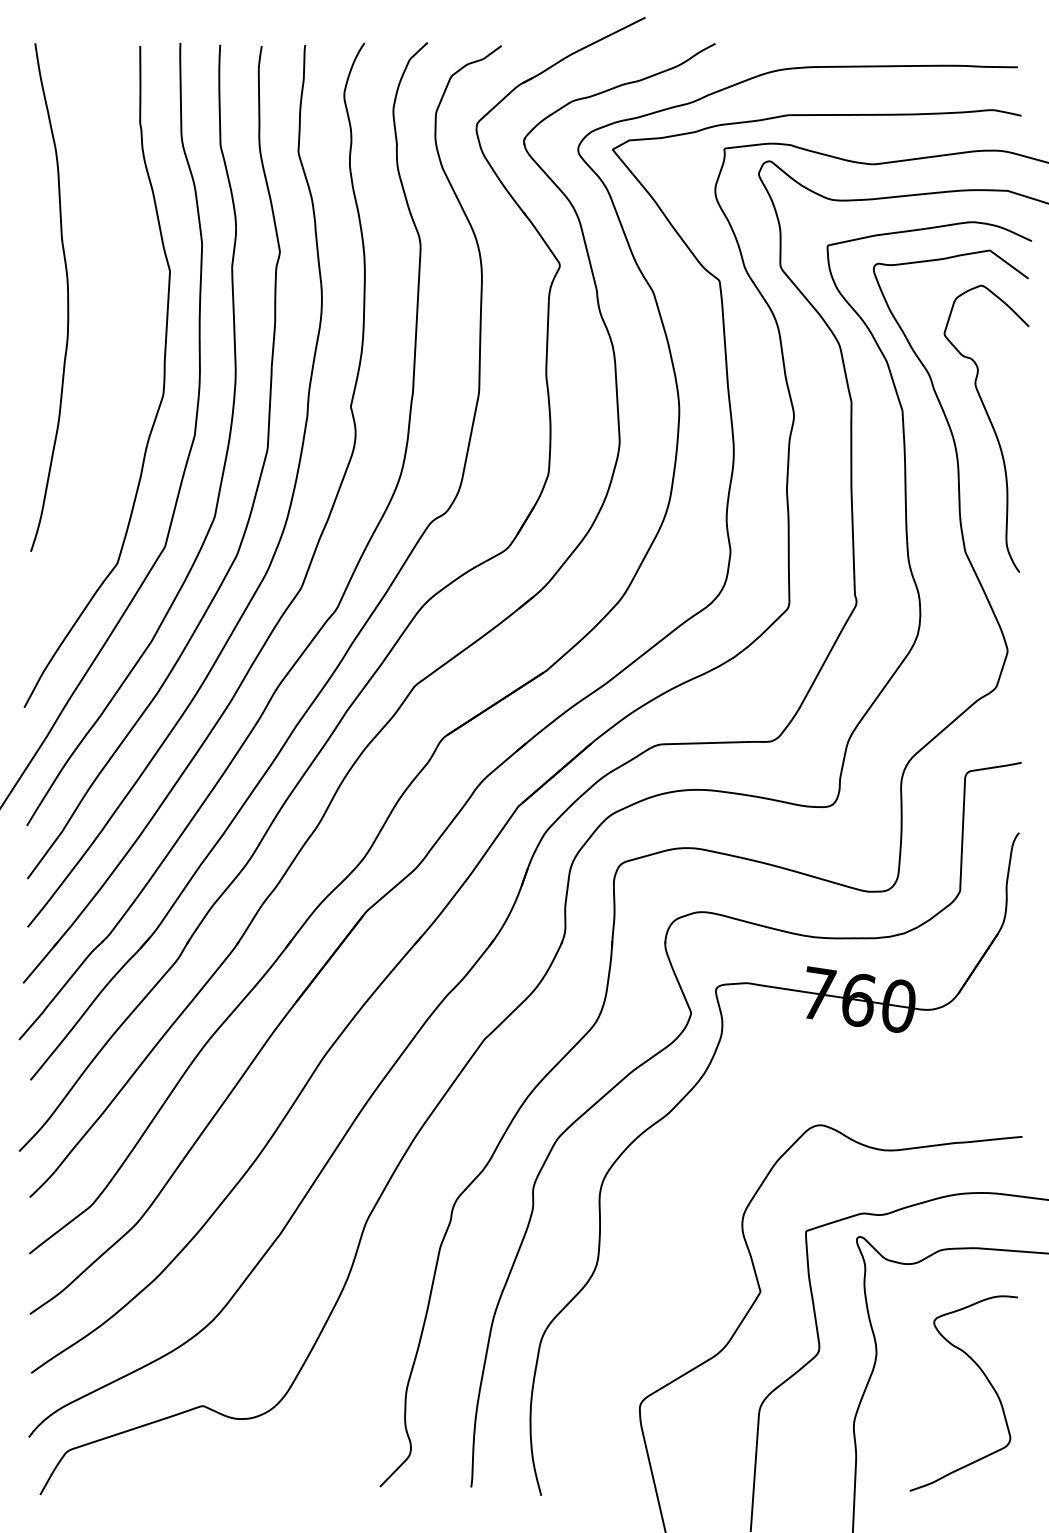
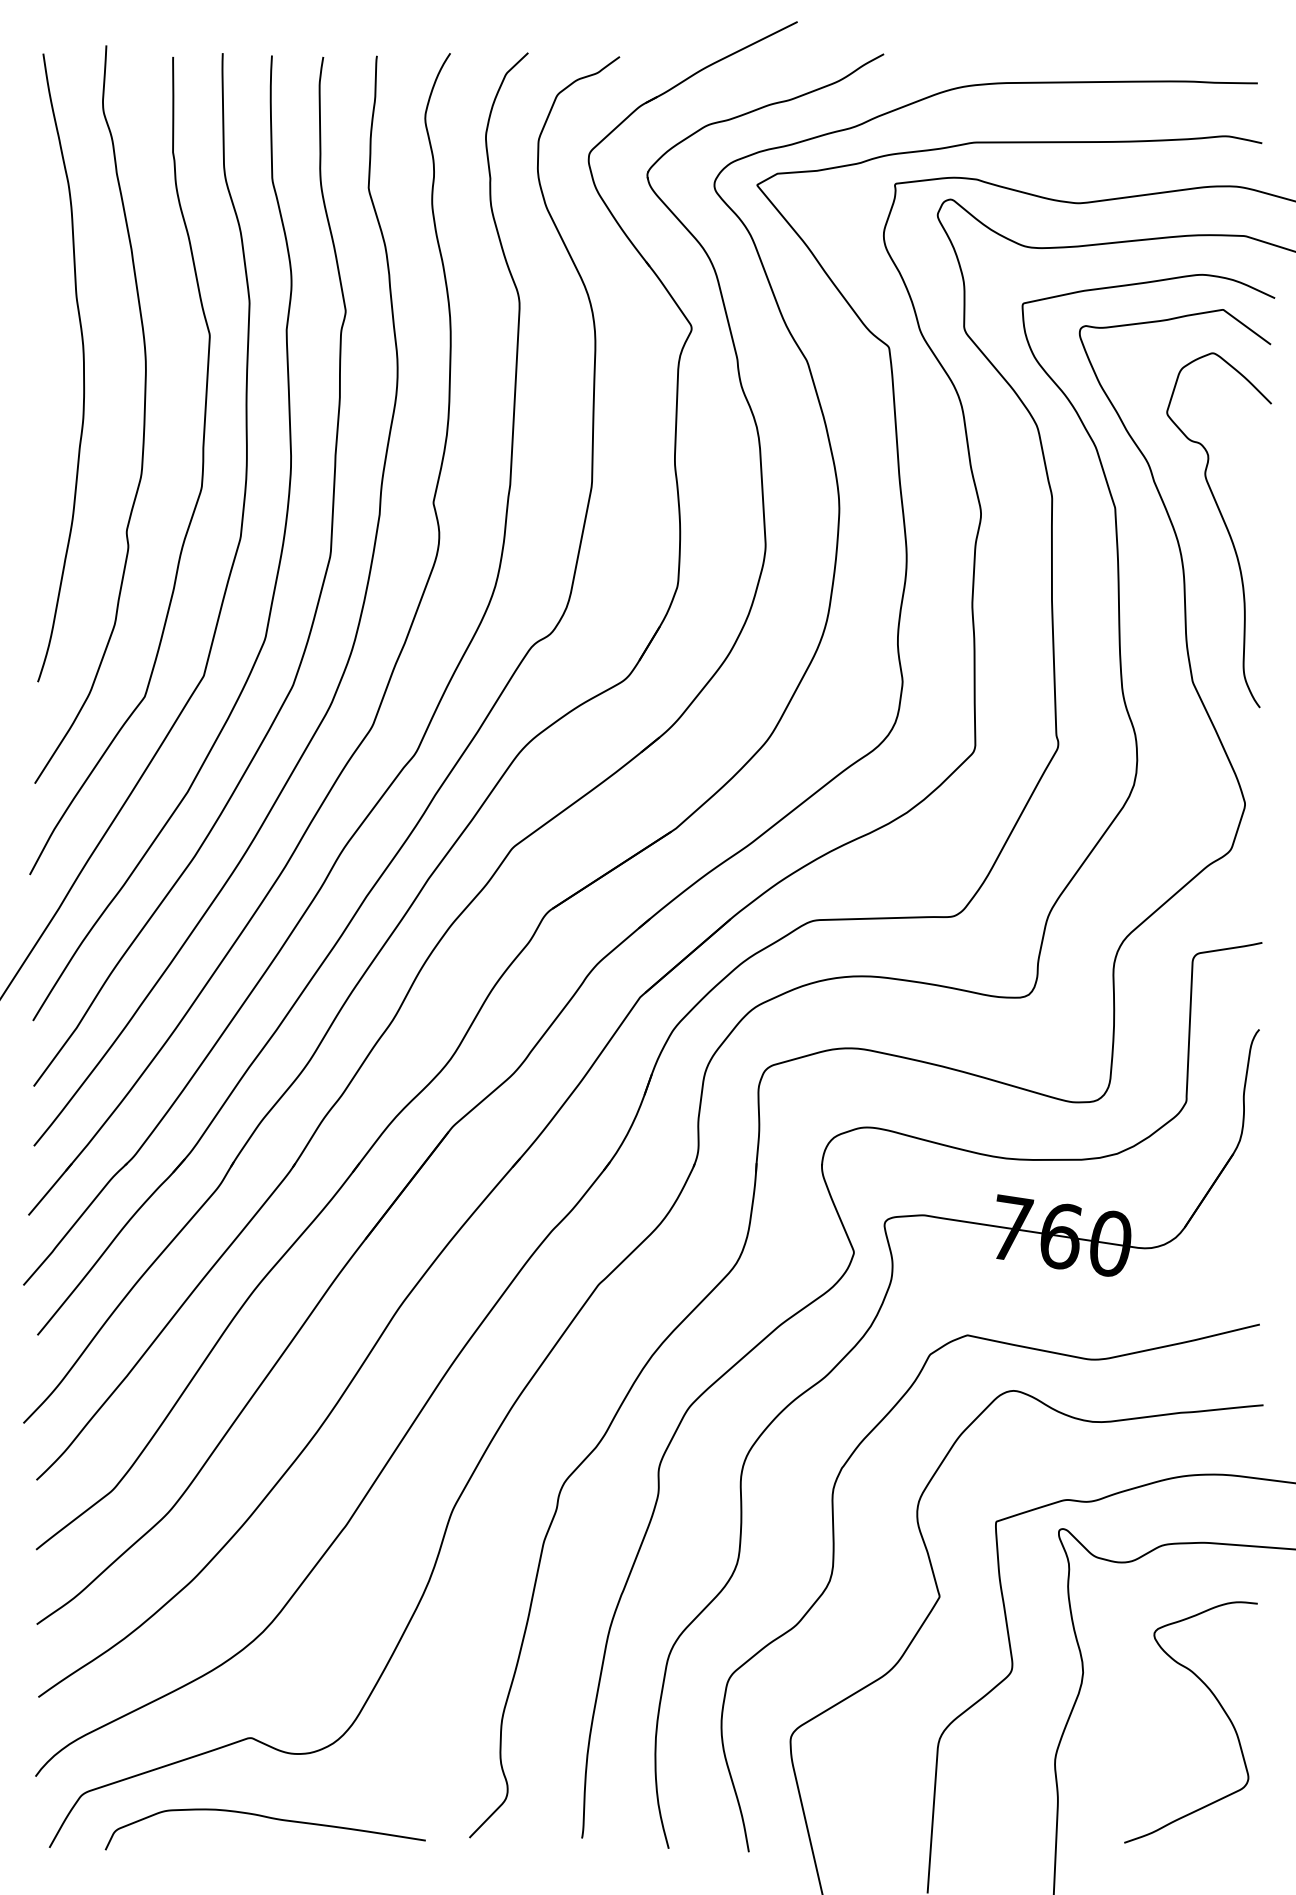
curve: (116, 335) -> (143, 414), added
curve: (675, 1267) -> (834, 1566), added
curve: (216, 1471) -> (267, 1818), added

